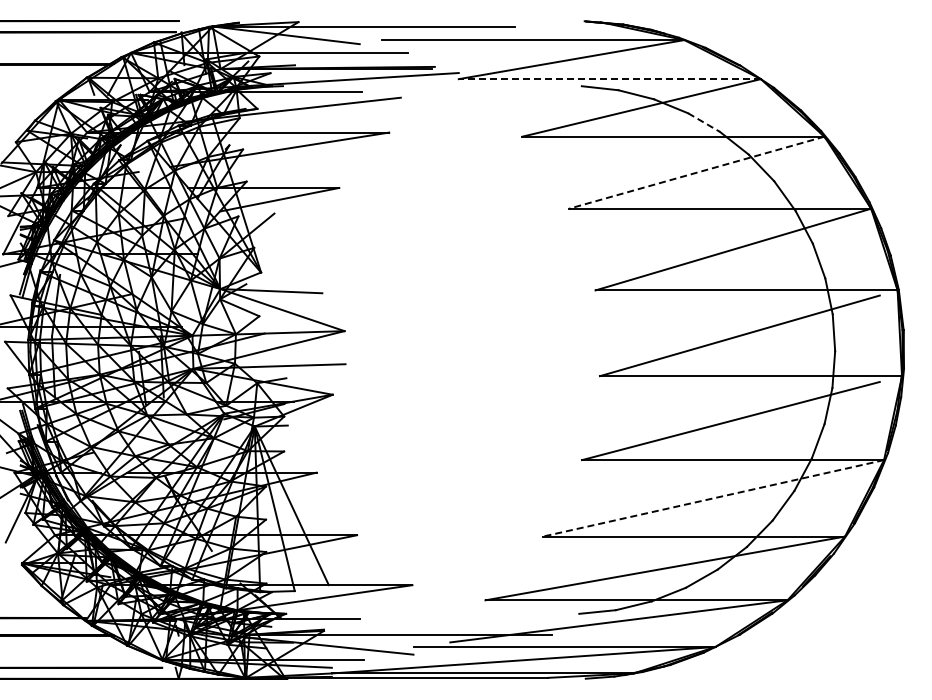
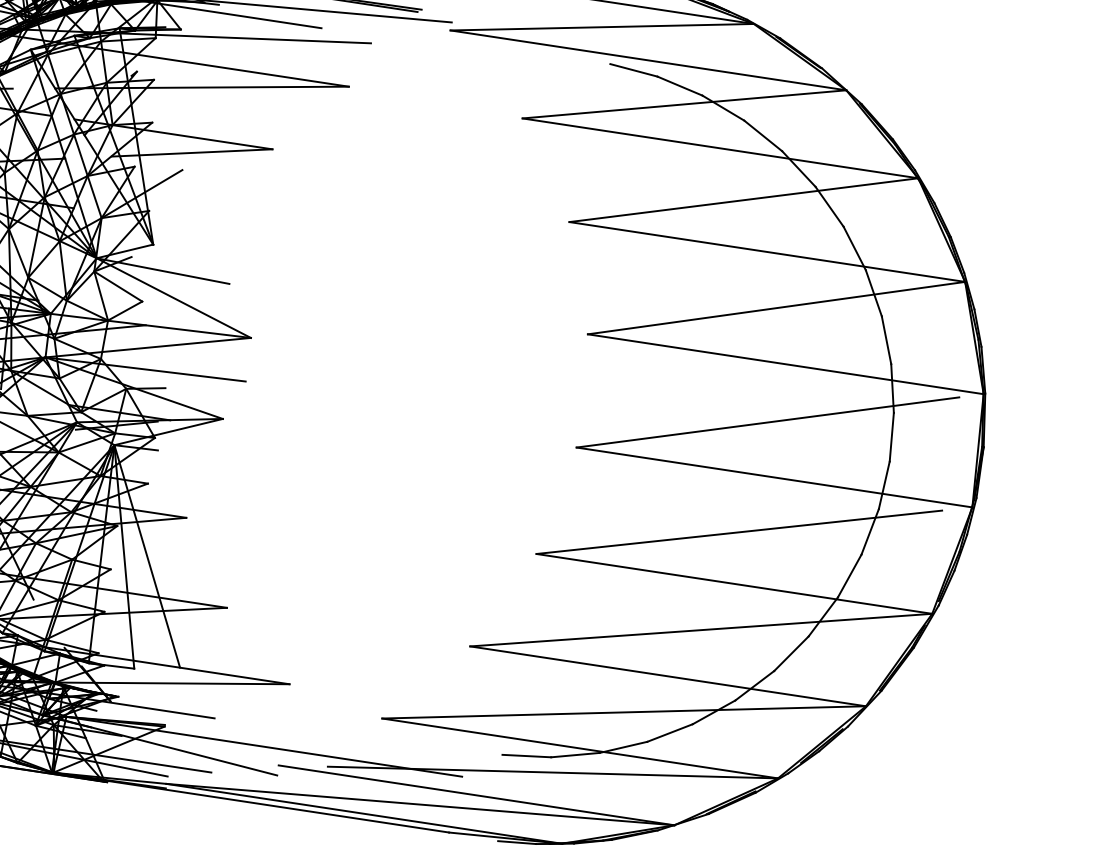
line: (609, 79) -> (647, 60), dashed -> solid
line: (704, 122) -> (763, 135), dashed -> solid
line: (696, 172) -> (743, 199), dashed -> solid
line: (713, 498) -> (701, 630), dashed -> solid

